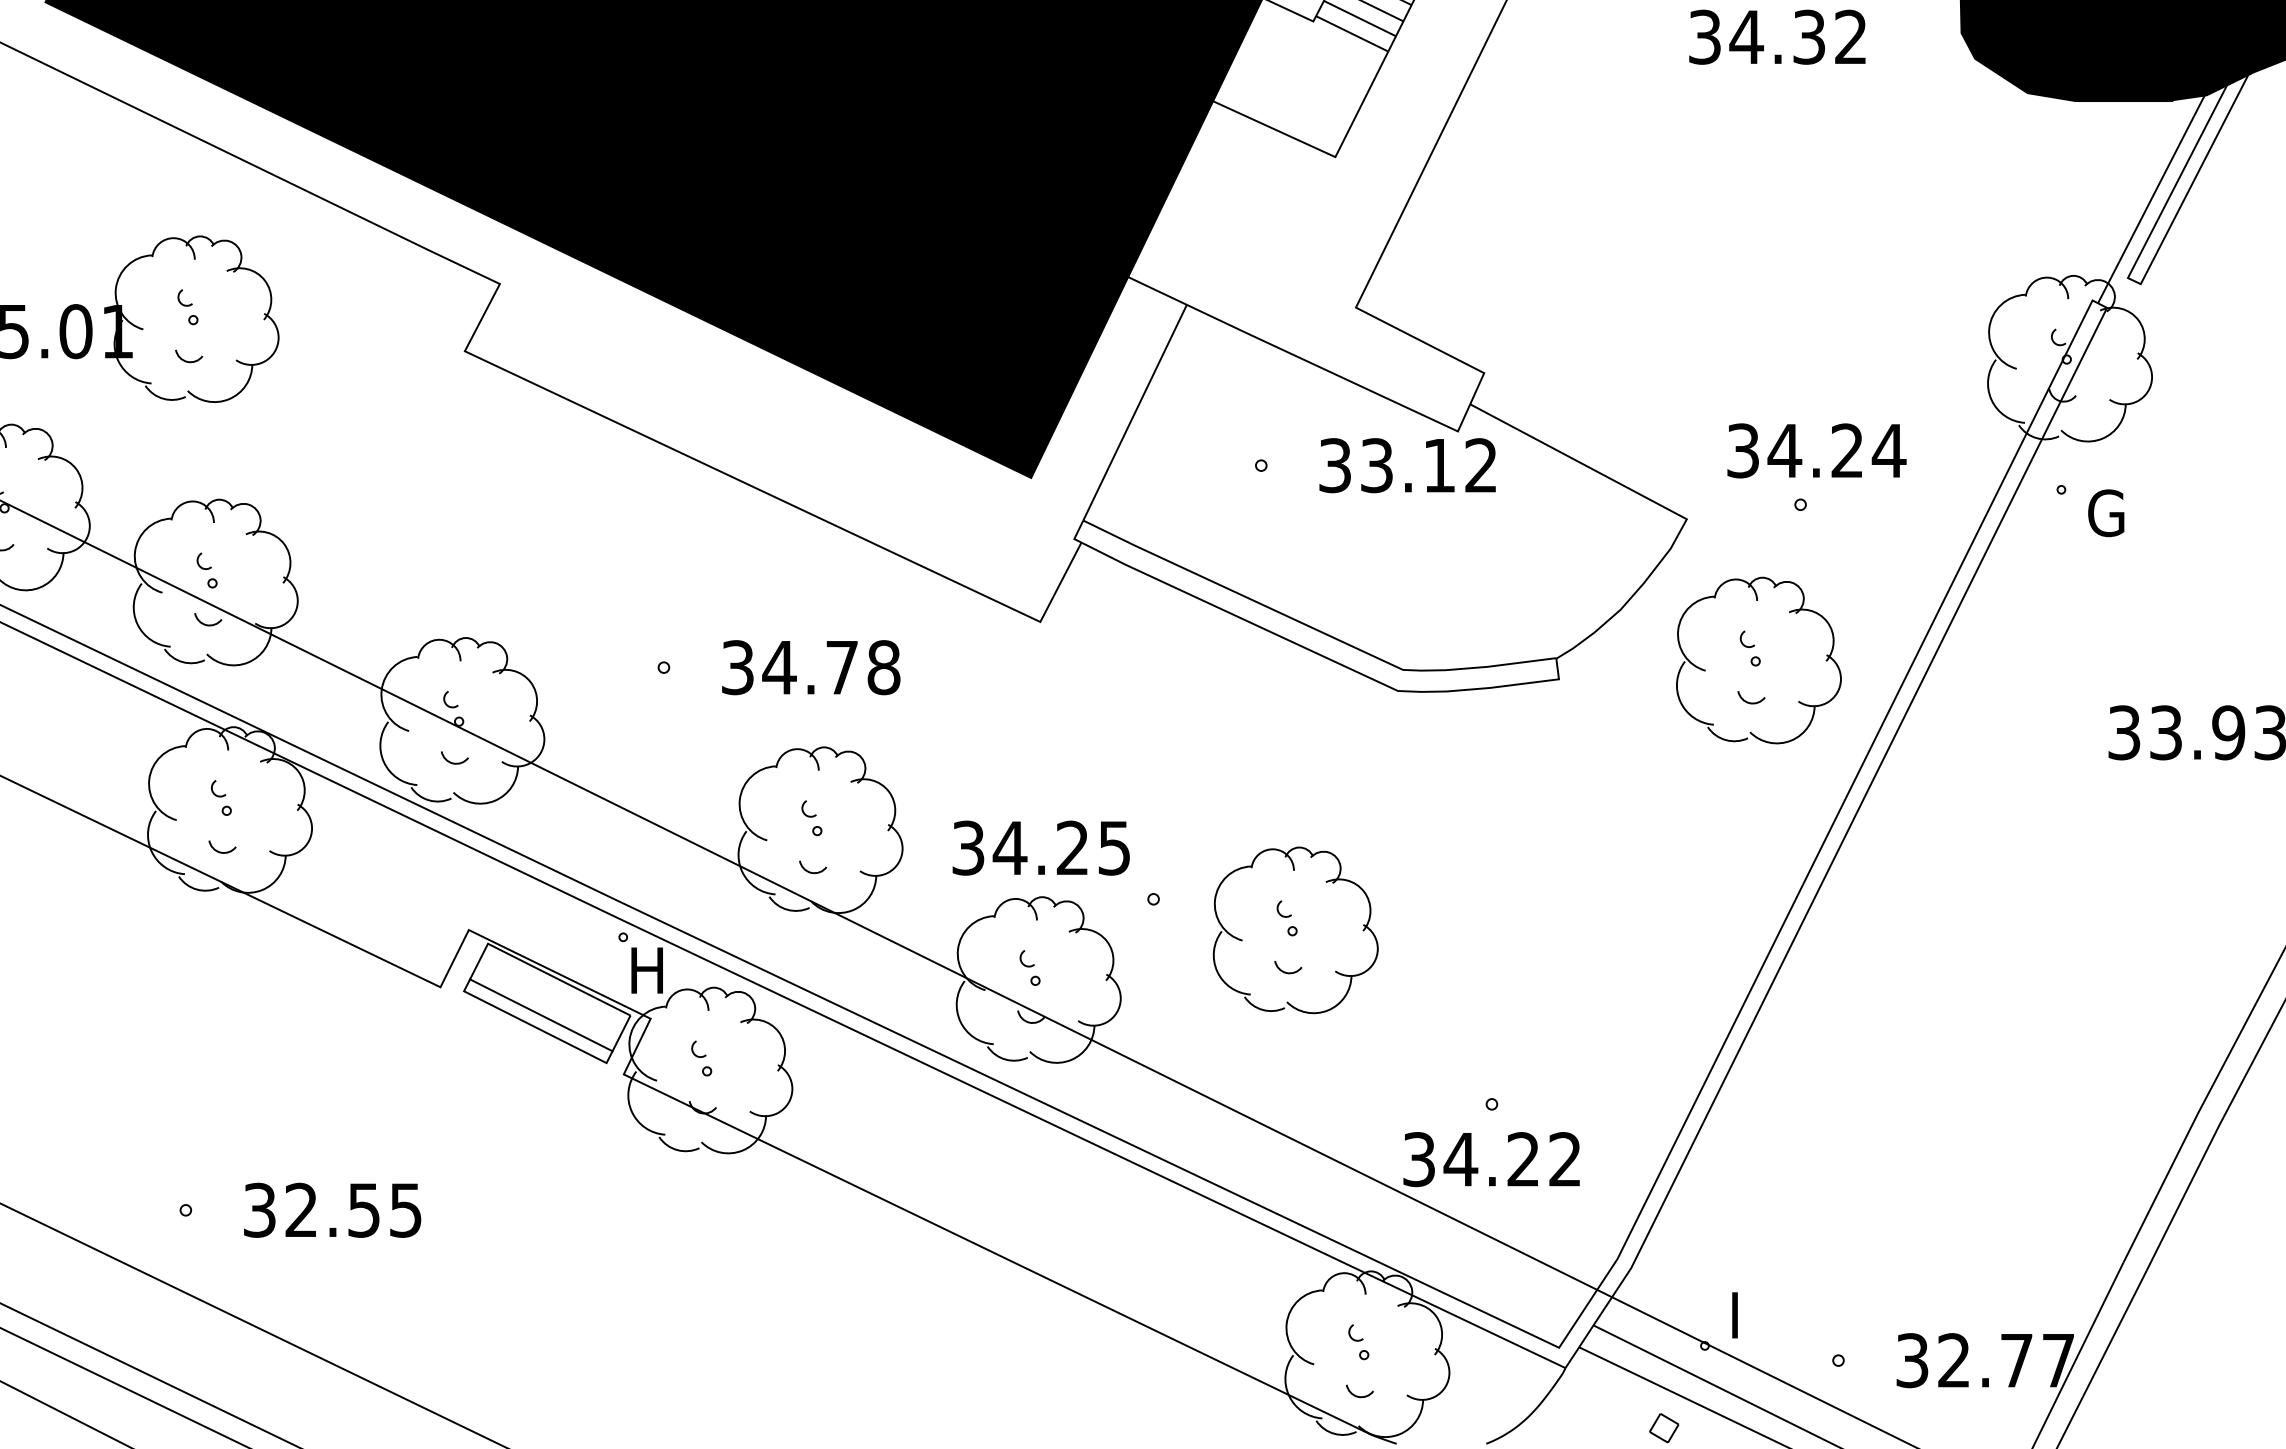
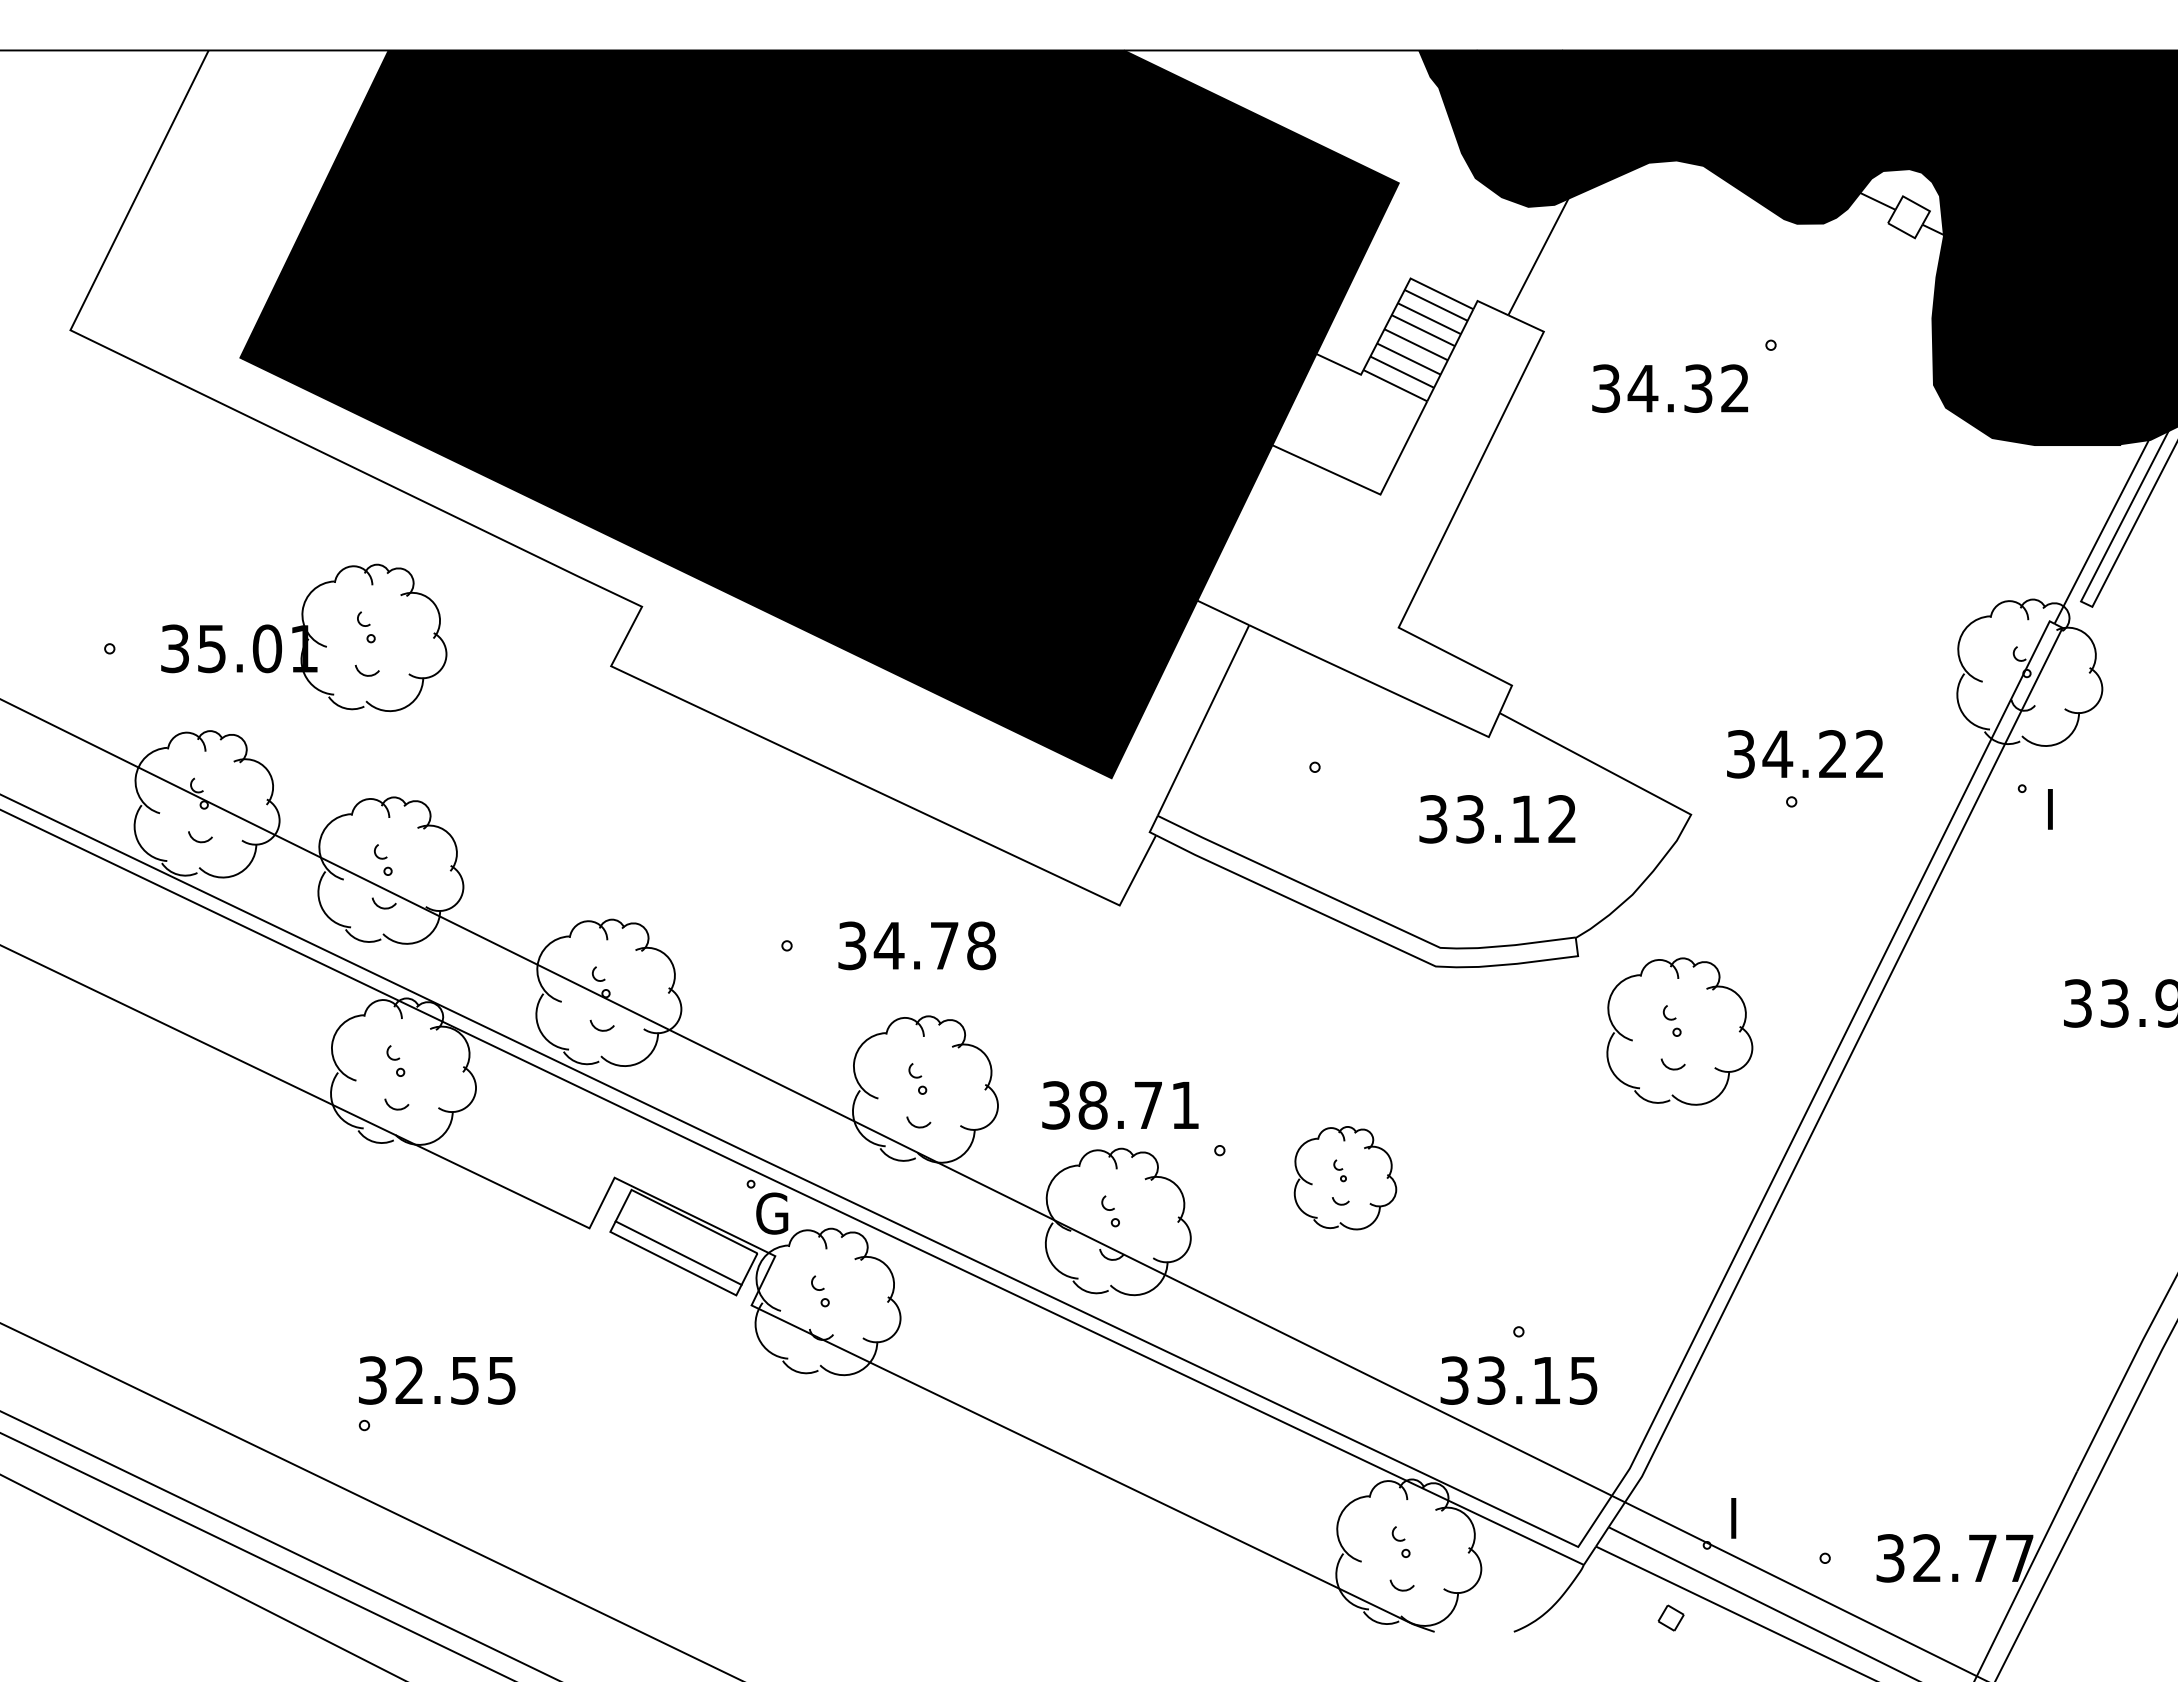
text: (1776, 37) -> (1669, 388), moved
text: (1888, 450) -> (1869, 753), 34.24 -> 34.22
text: (1407, 465) -> (1497, 819), moved
text: (2105, 513) -> (2061, 809), G -> I
part: (1758, 660) -> (1679, 1031), moved
text: (1060, 848) -> (1137, 1105), 34.25 -> 38.71
part: (1295, 930) -> (1345, 1178), size x0.7
text: (647, 970) -> (772, 1213), H -> G
text: (1511, 1159) -> (1536, 1380), 34.22 -> 33.15
text: (332, 1210) -> (437, 1380), moved

